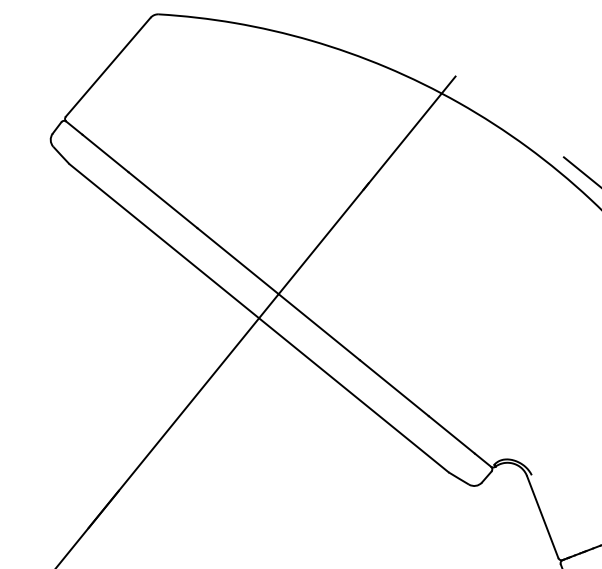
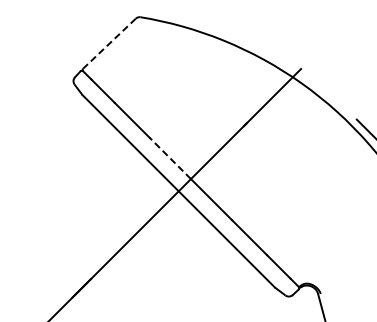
line: (108, 67) -> (109, 43), solid -> dashed
line: (238, 261) -> (170, 158), solid -> dashed

